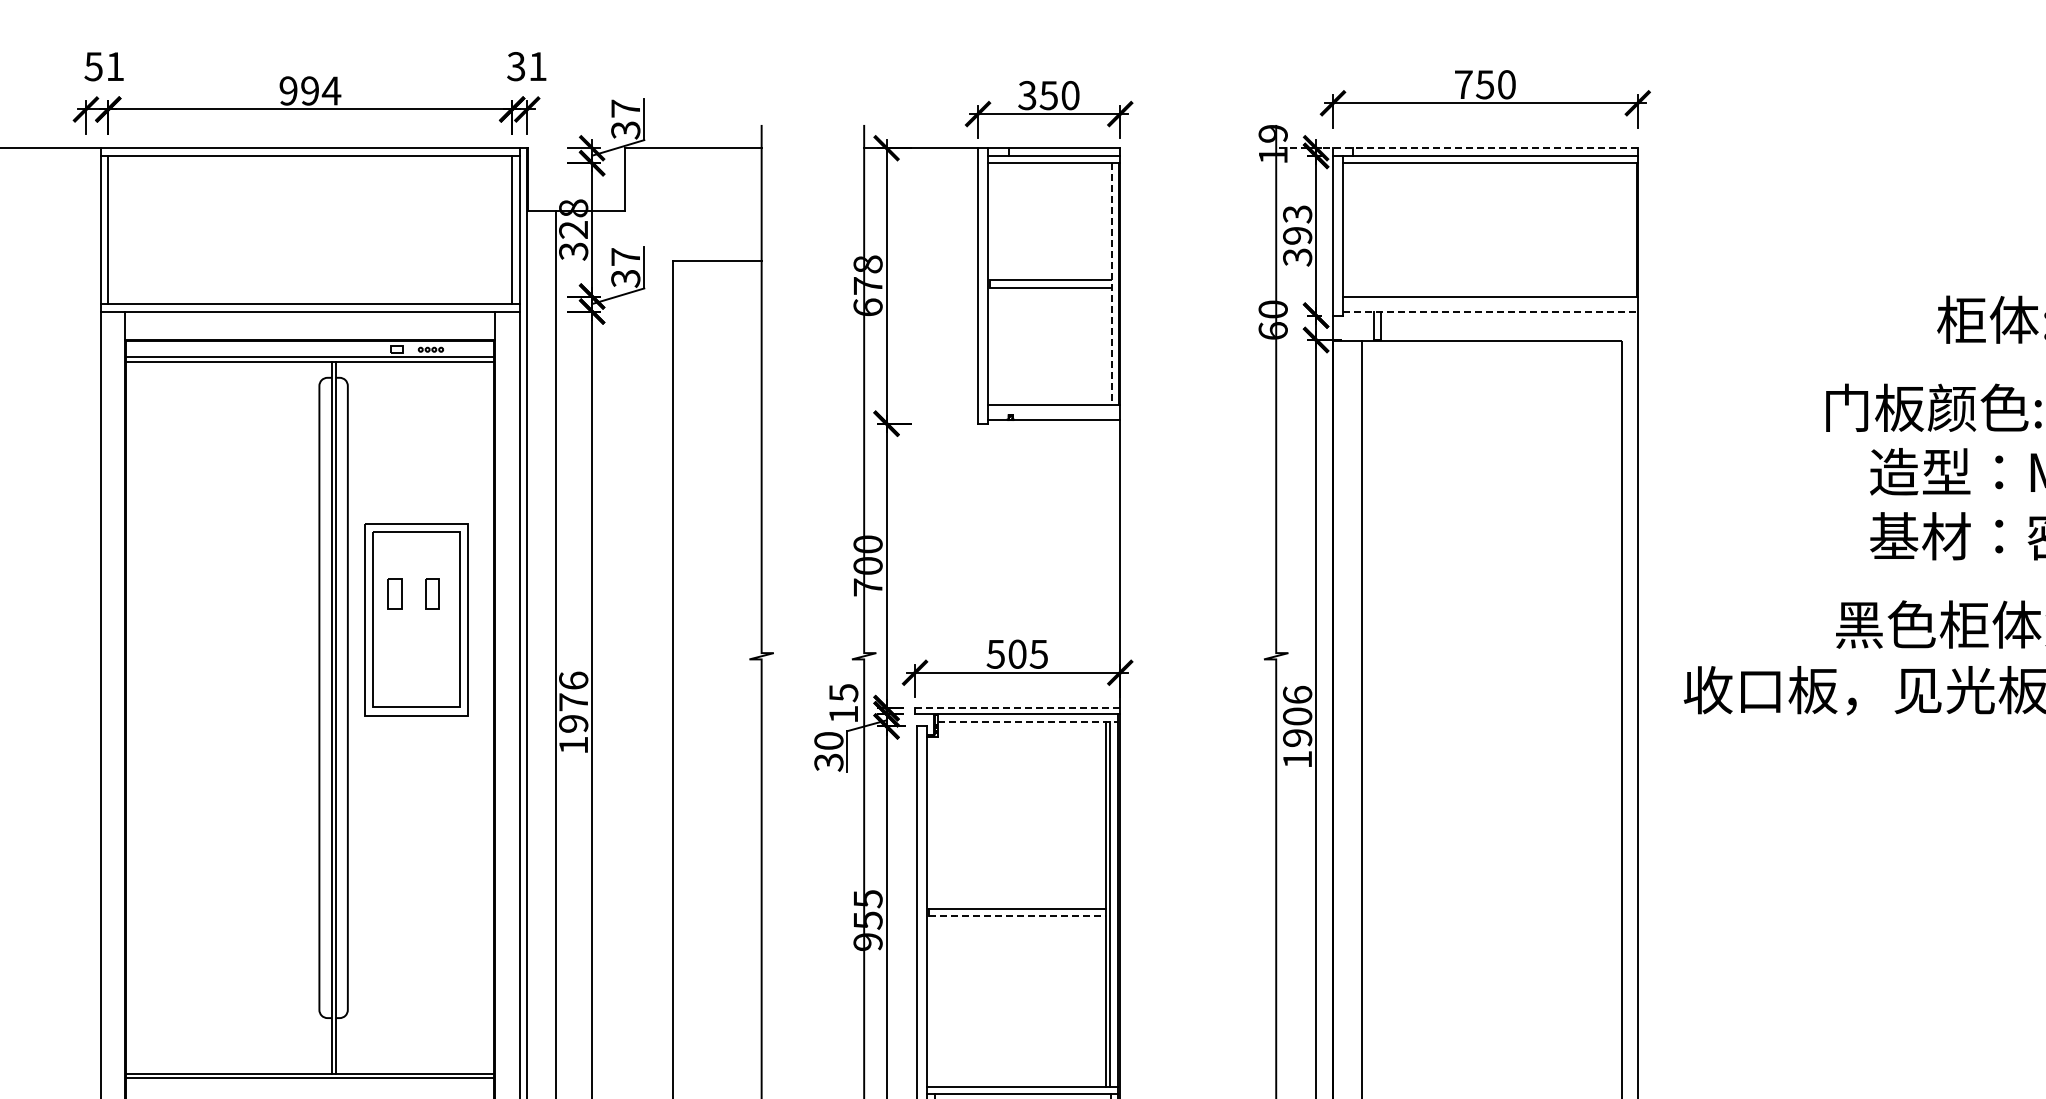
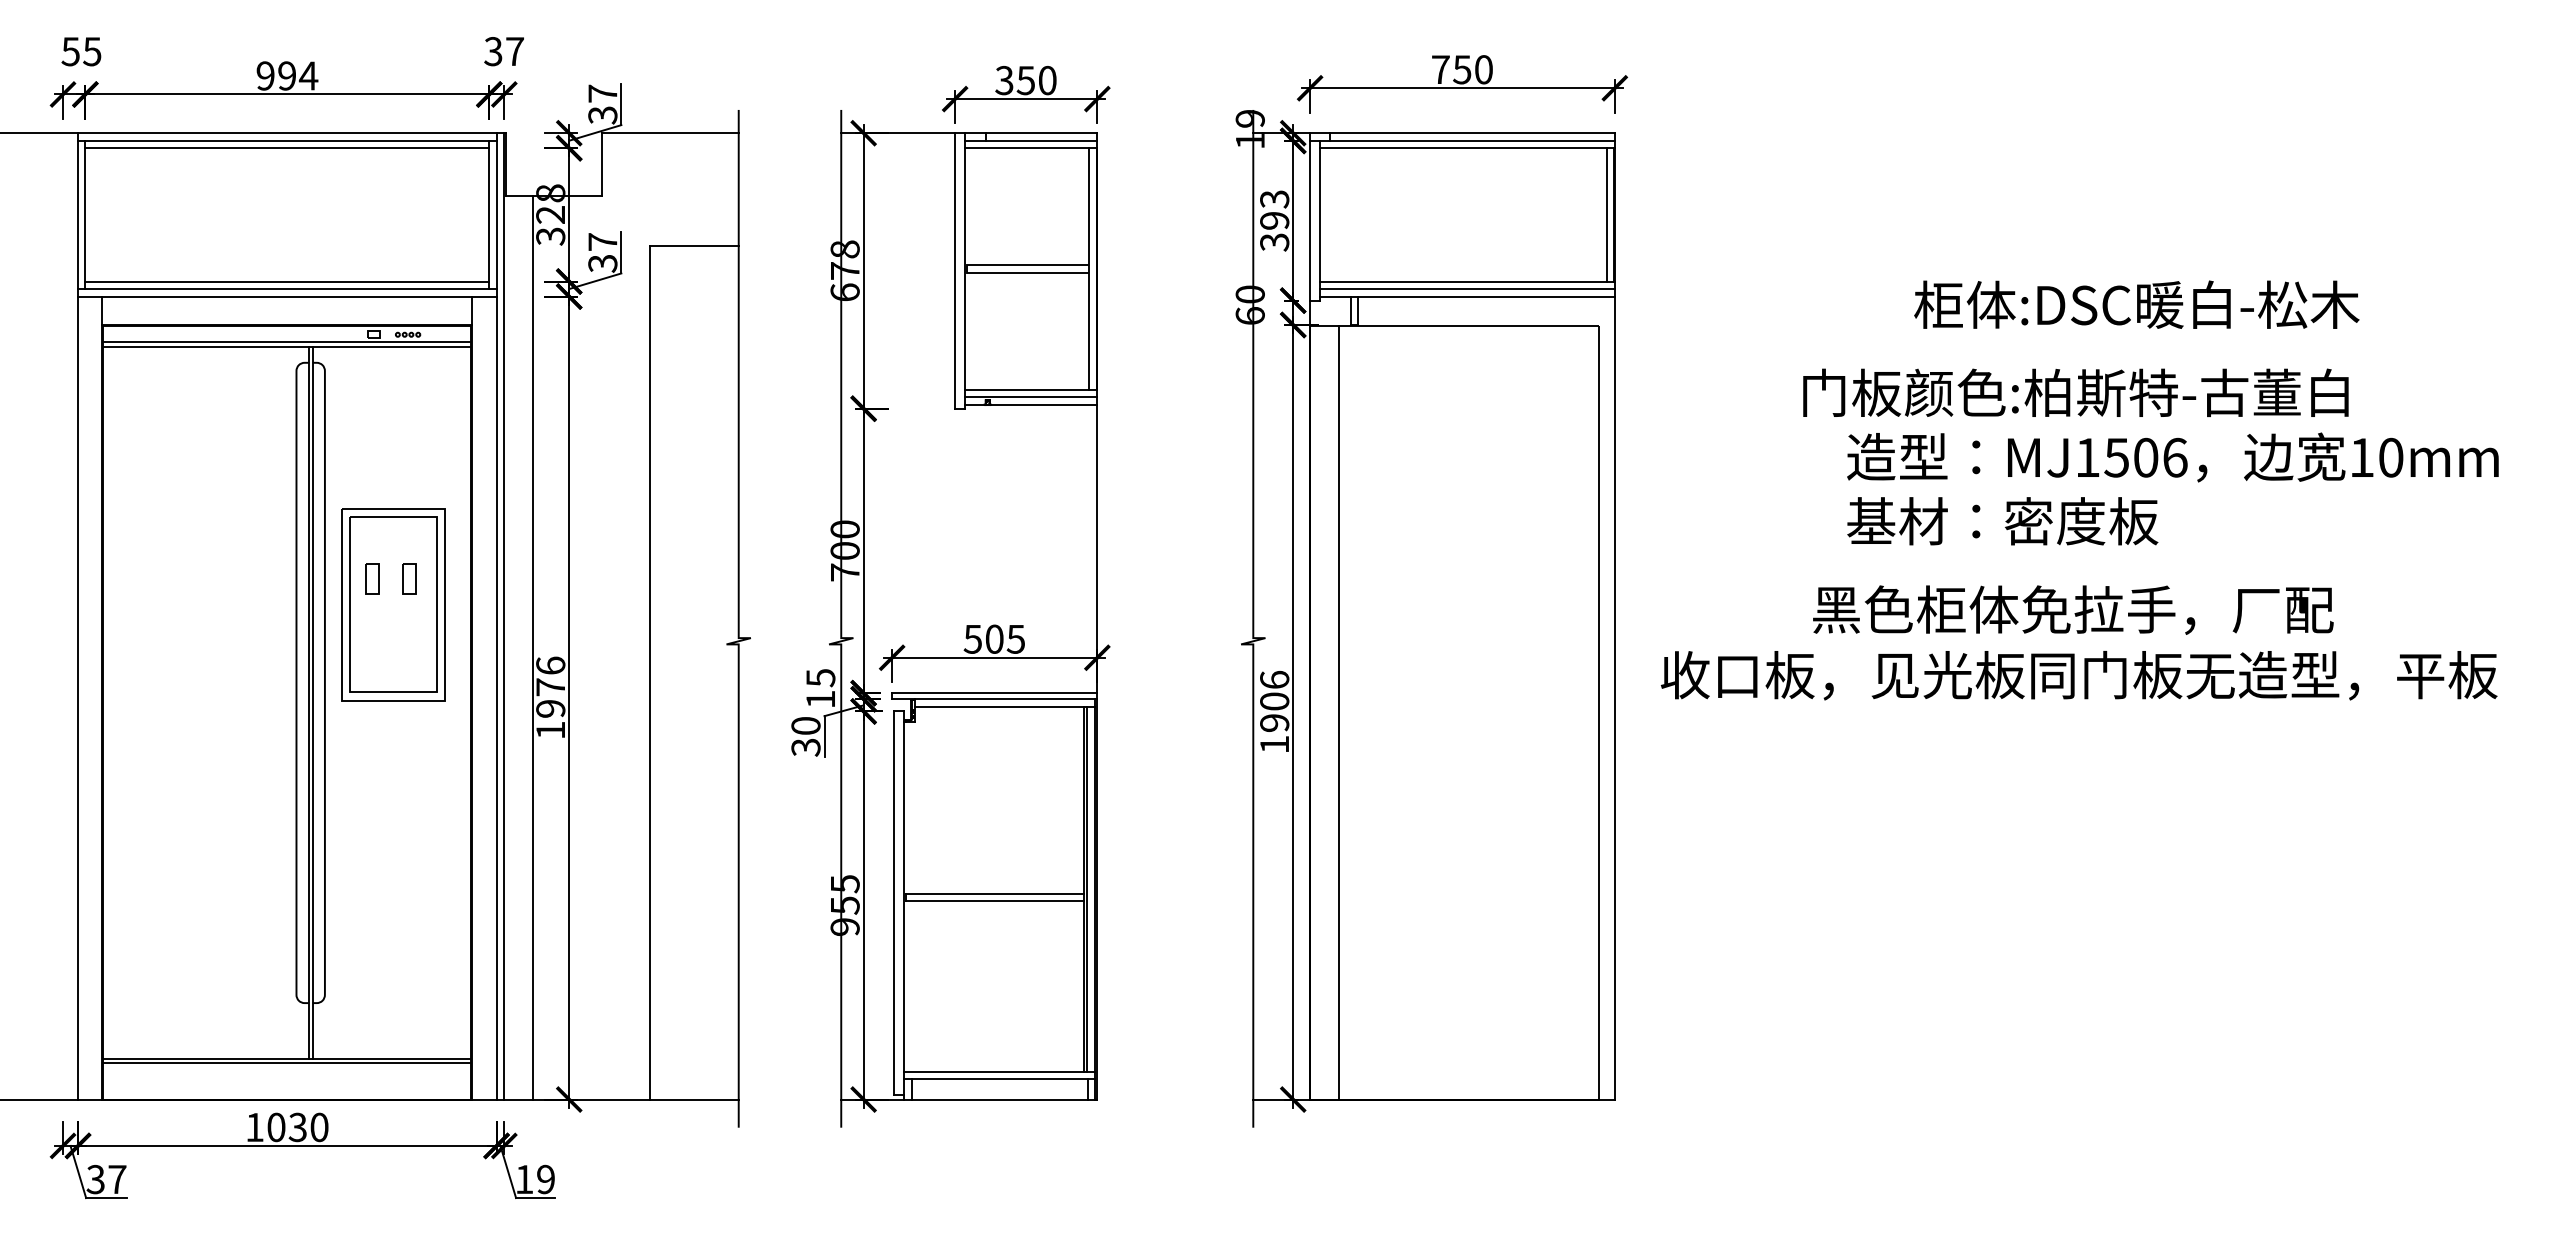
text: (115, 66) -> (92, 51), 51 -> 55
text: (538, 66) -> (515, 51), 31 -> 37
line: (1457, 148) -> (1434, 133), dashed -> solid
line: (310, 163) -> (287, 148), added
line: (1629, 229) -> (1606, 214), added
line: (1112, 283) -> (1089, 268), dashed -> solid
line: (310, 296) -> (287, 281), added
line: (1490, 303) -> (1467, 288), added
line: (1491, 311) -> (1468, 296), dashed -> solid
line: (1054, 411) -> (1031, 396), added
line: (1017, 708) -> (994, 693), dashed -> solid
line: (1028, 721) -> (1005, 706), dashed -> solid
line: (1017, 915) -> (994, 900), dashed -> solid

